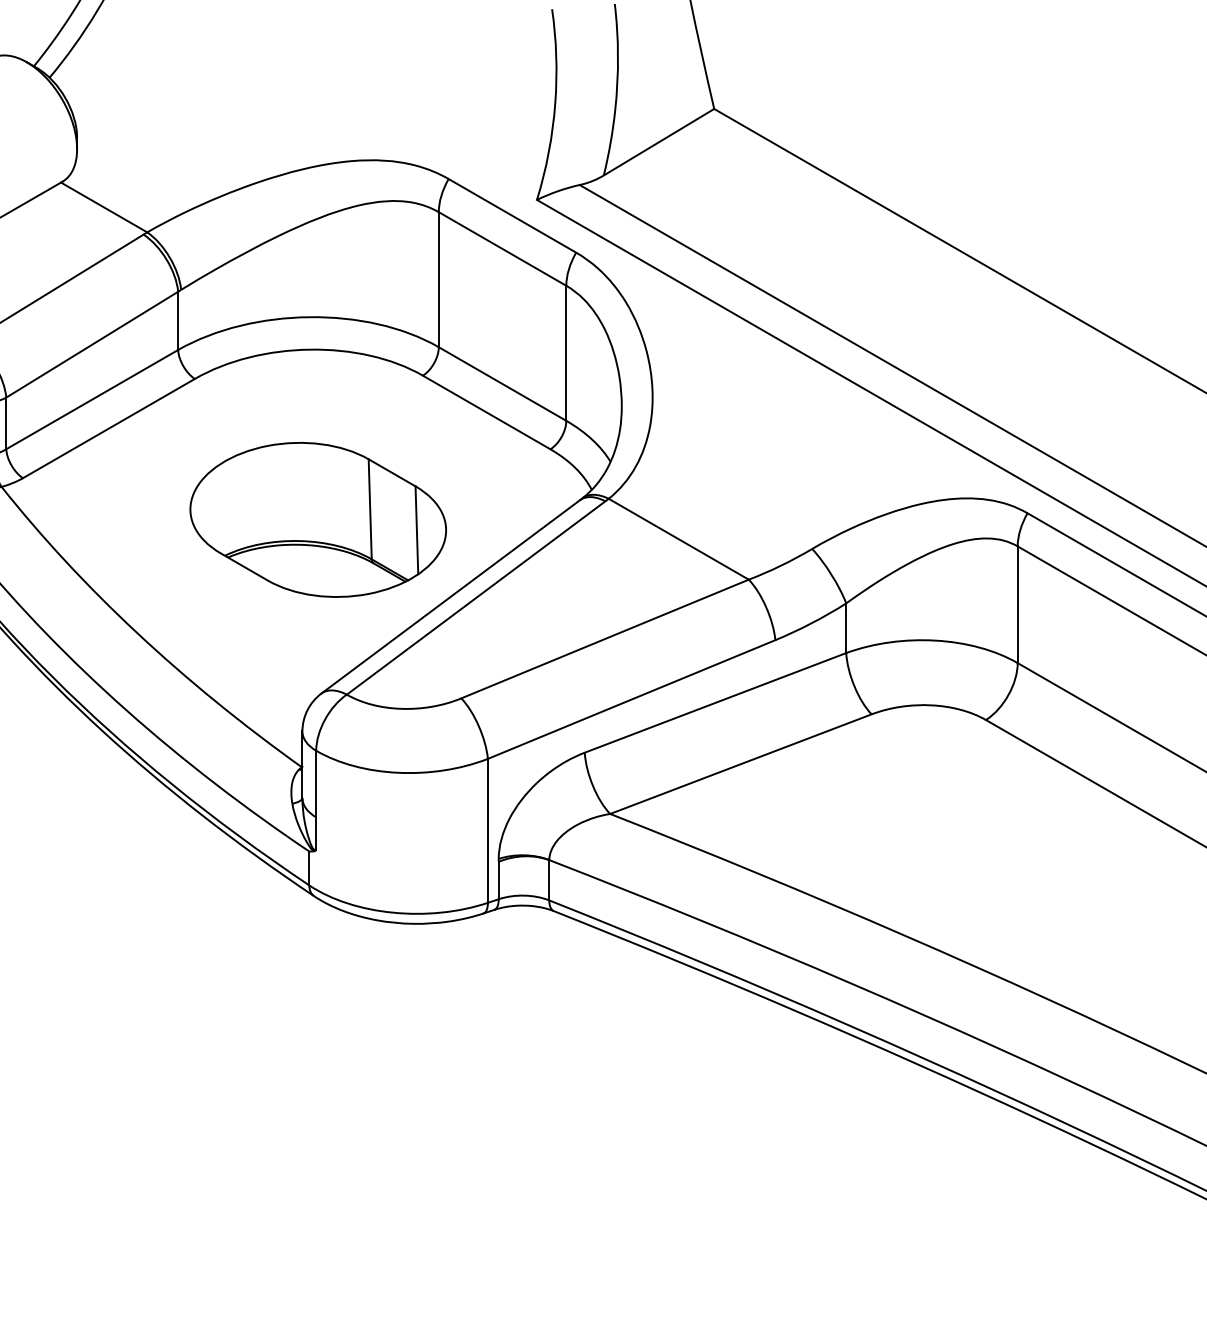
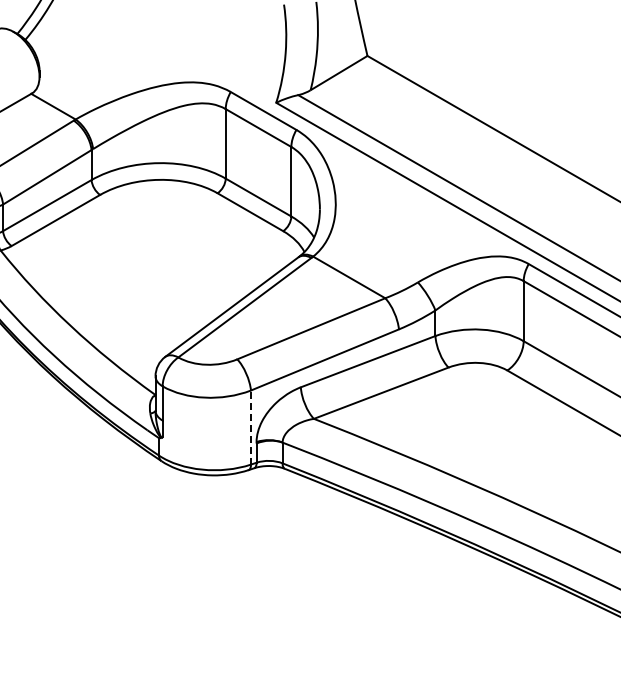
part: (317, 519) -> (163, 267), removed
line: (488, 830) -> (251, 427), solid -> dashed

